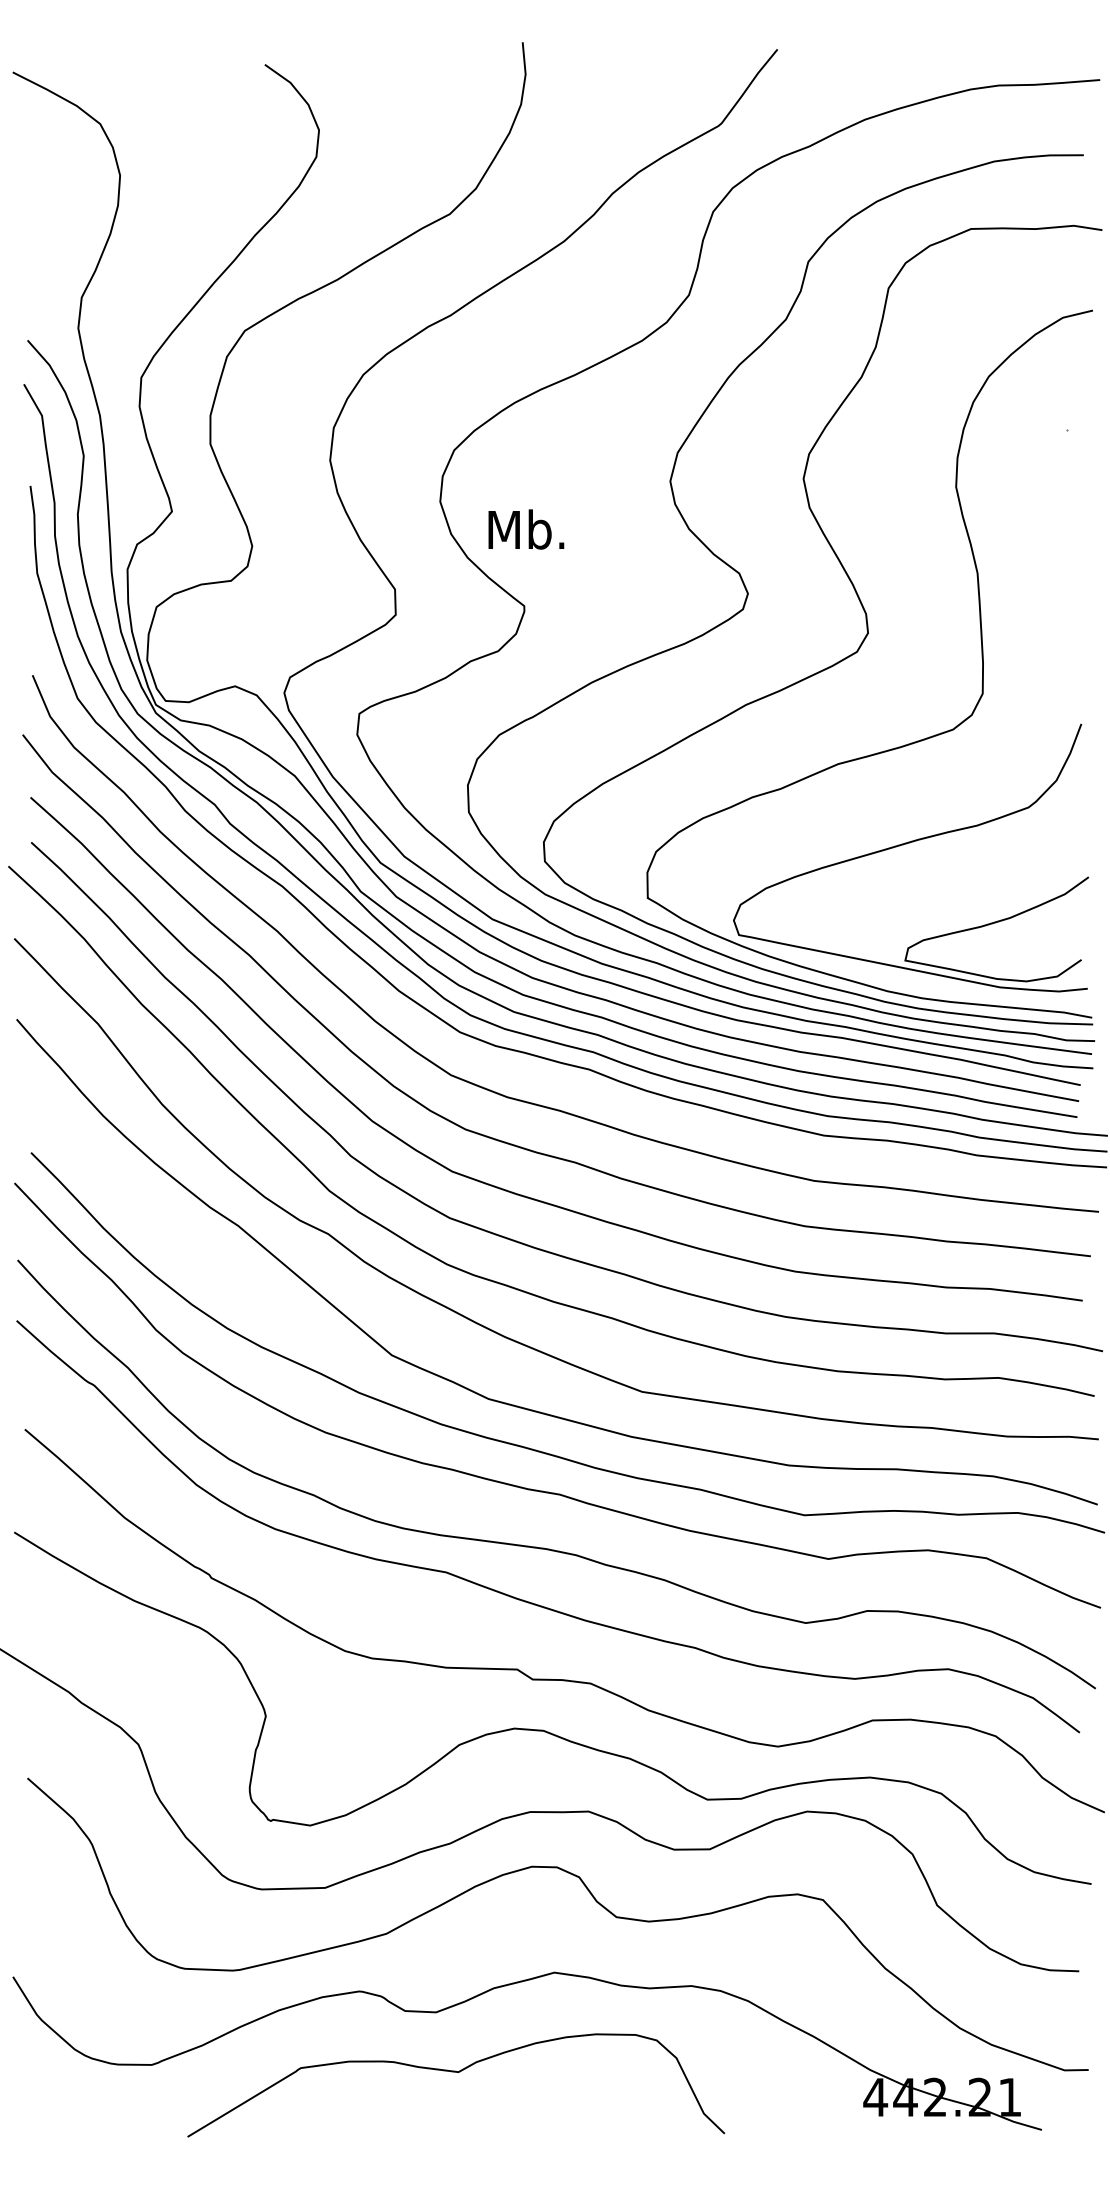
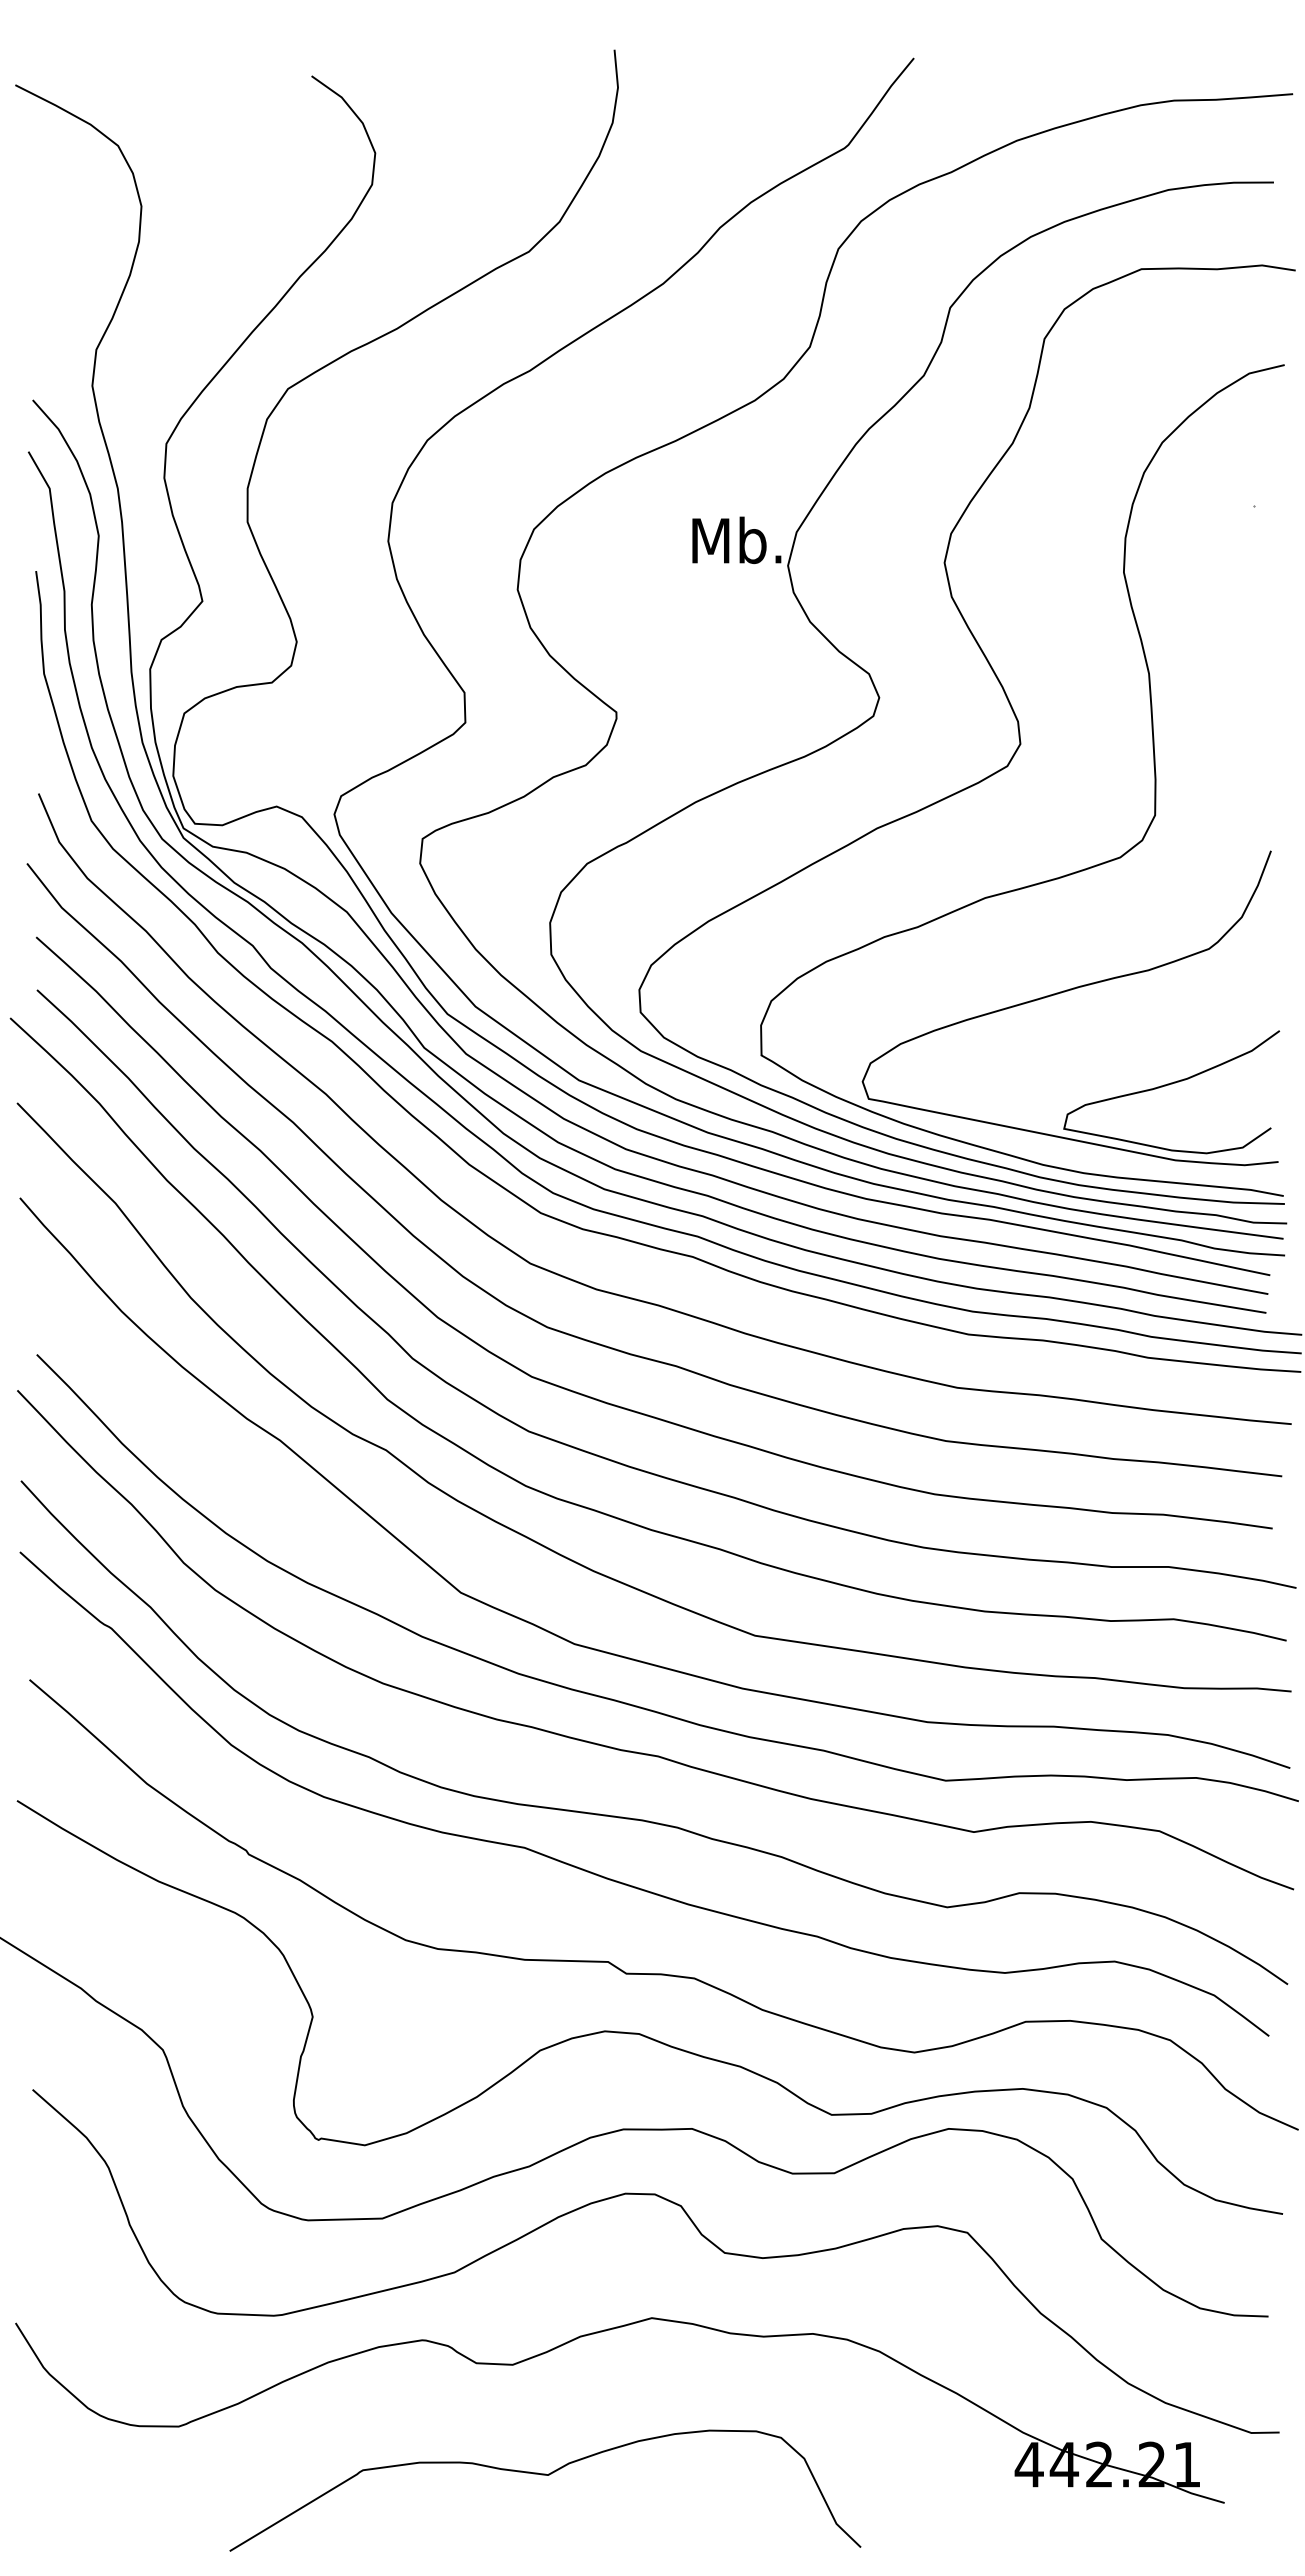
text: (526, 529) -> (736, 540), moved
curve: (456, 2072) -> (545, 2475), moved

